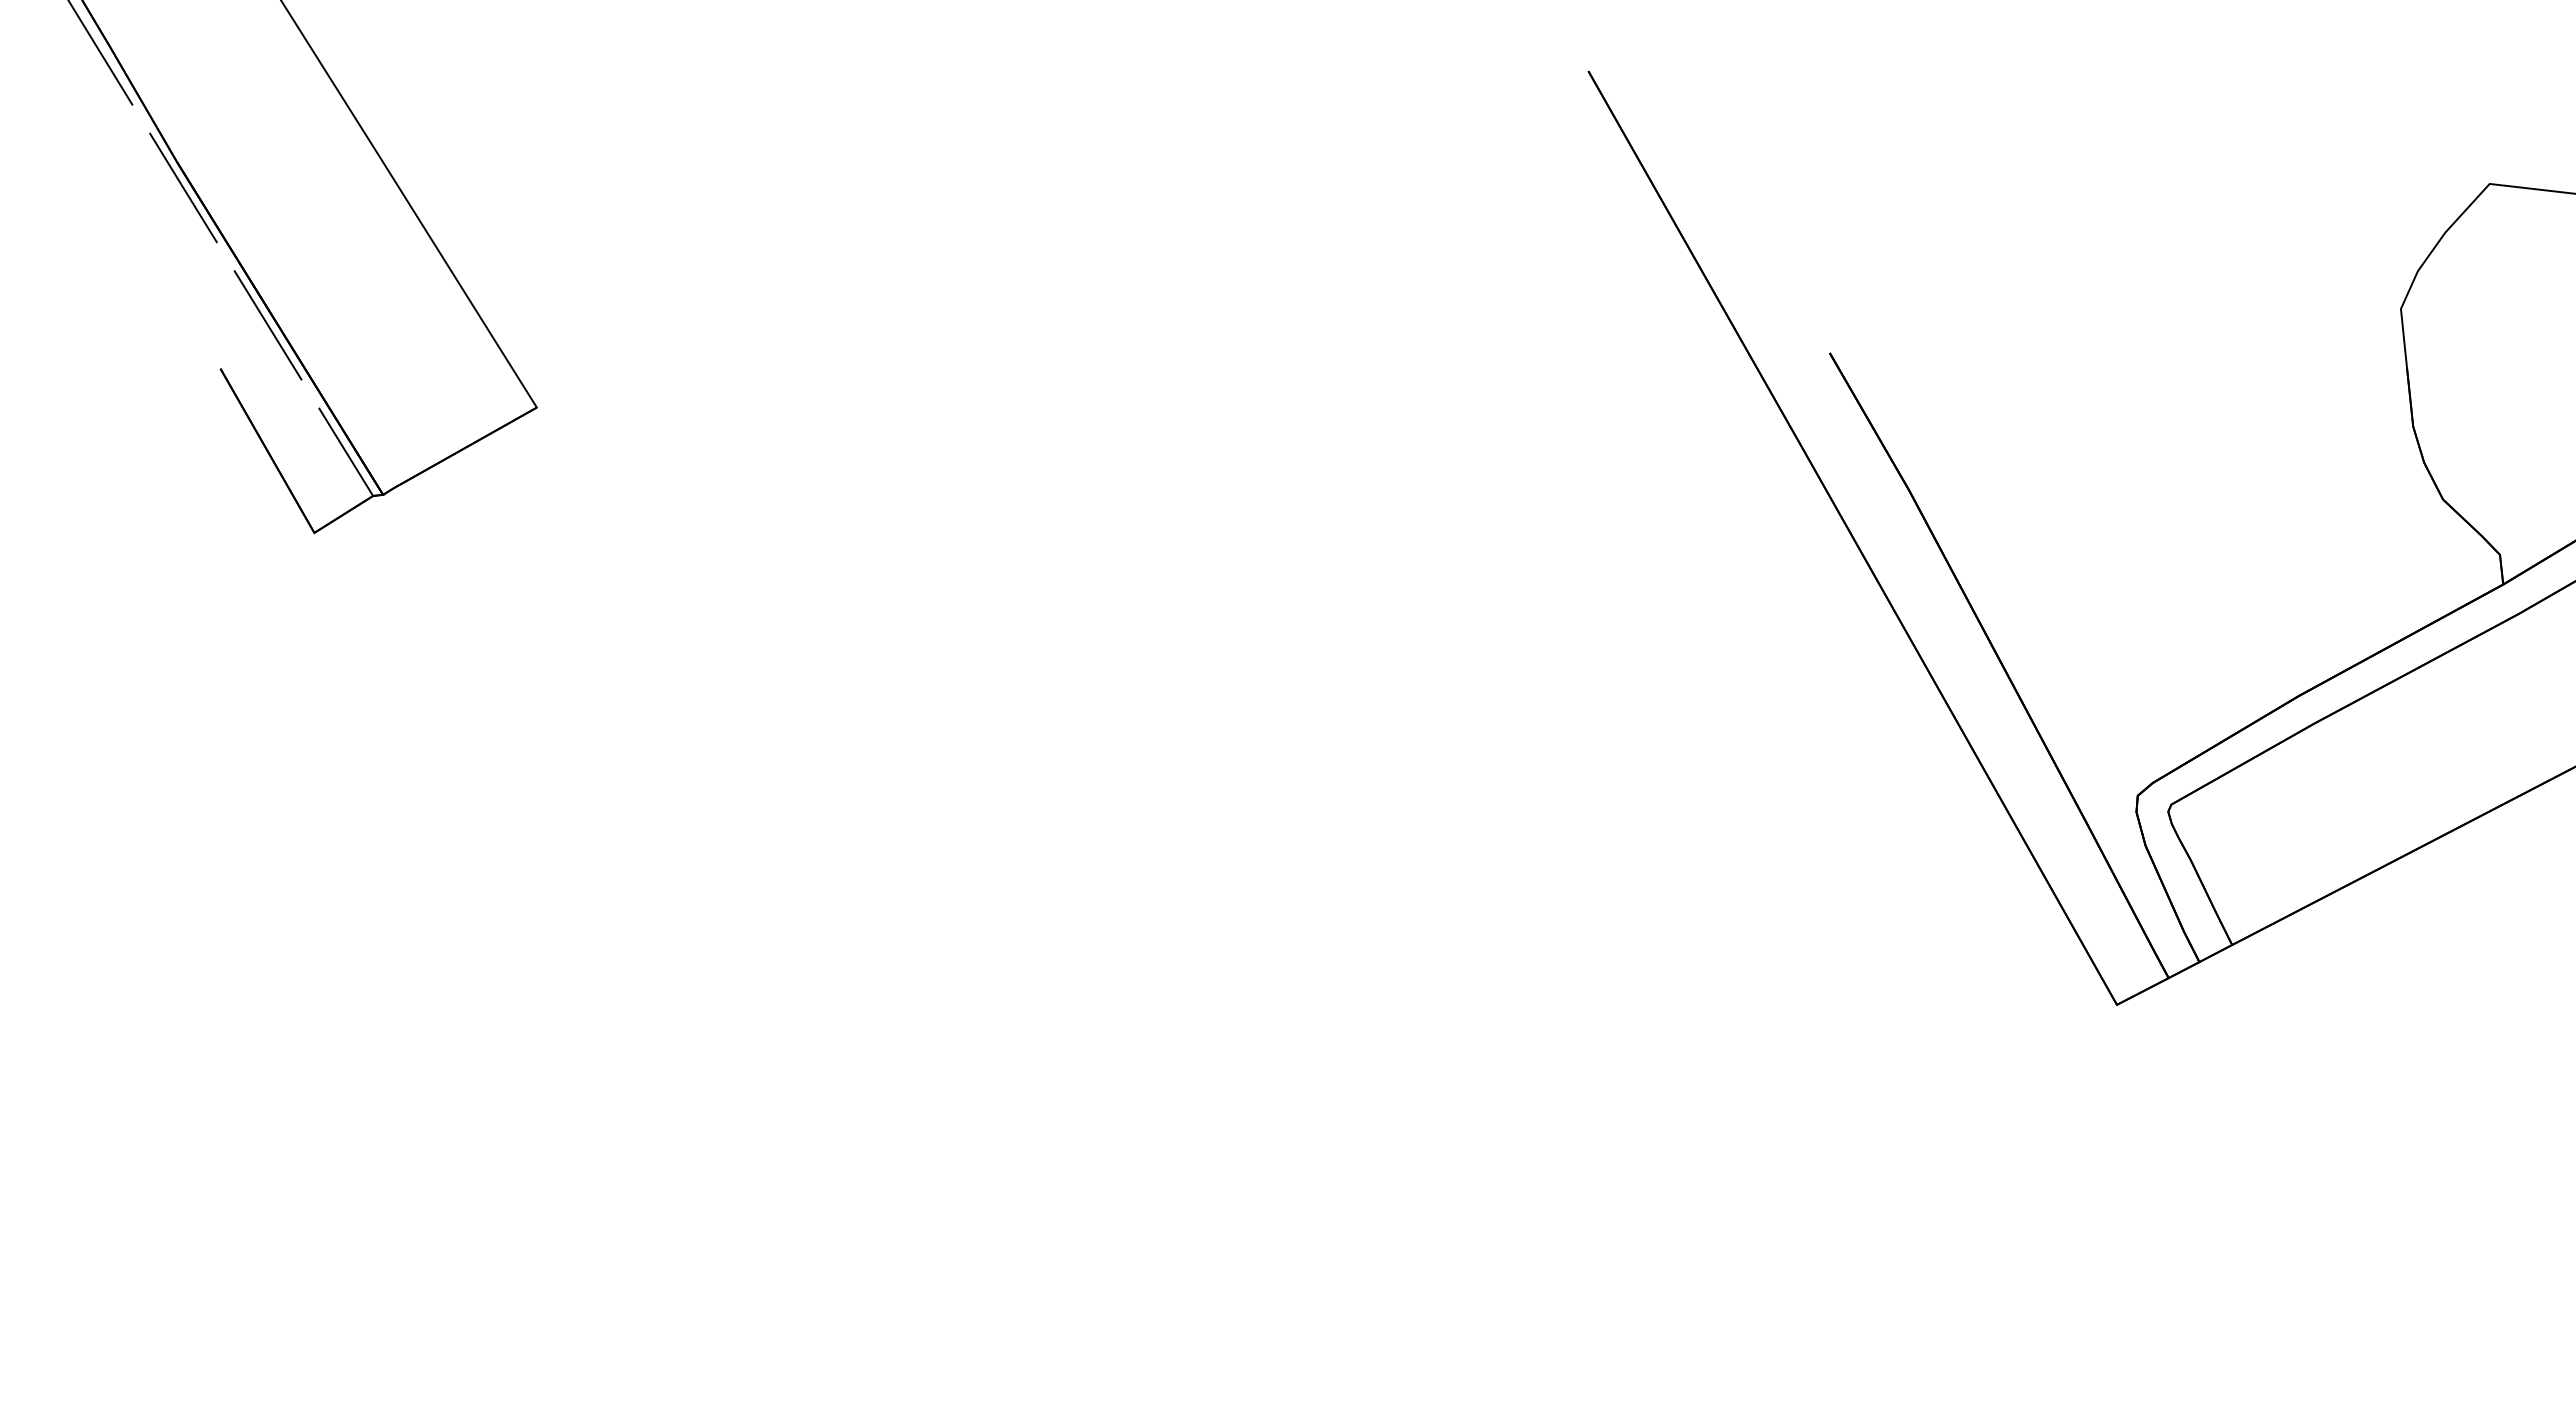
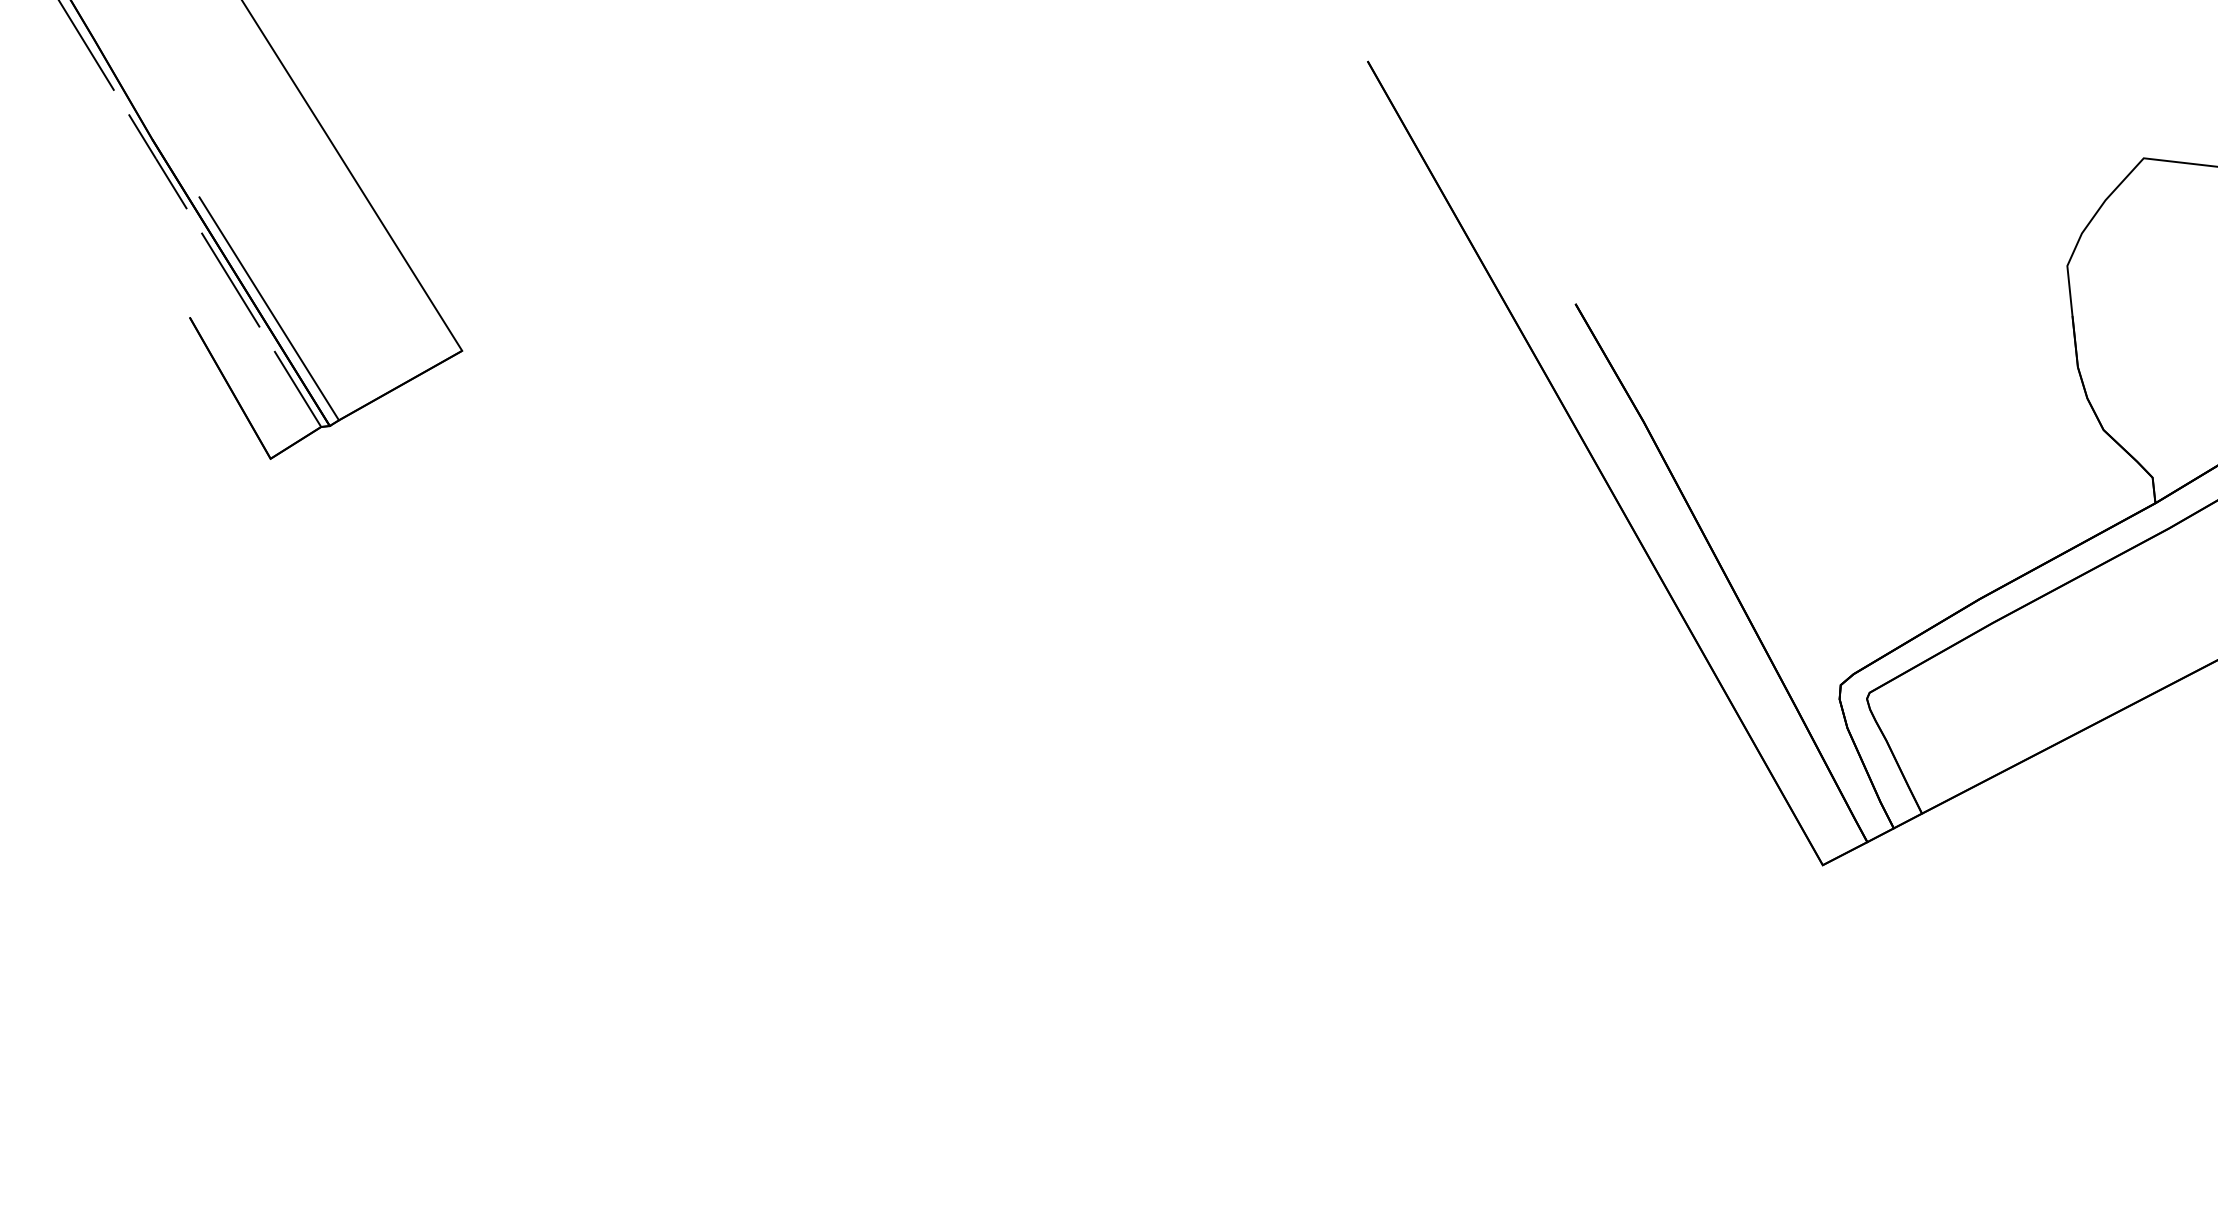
line: (312, 358) -> (268, 308), added

